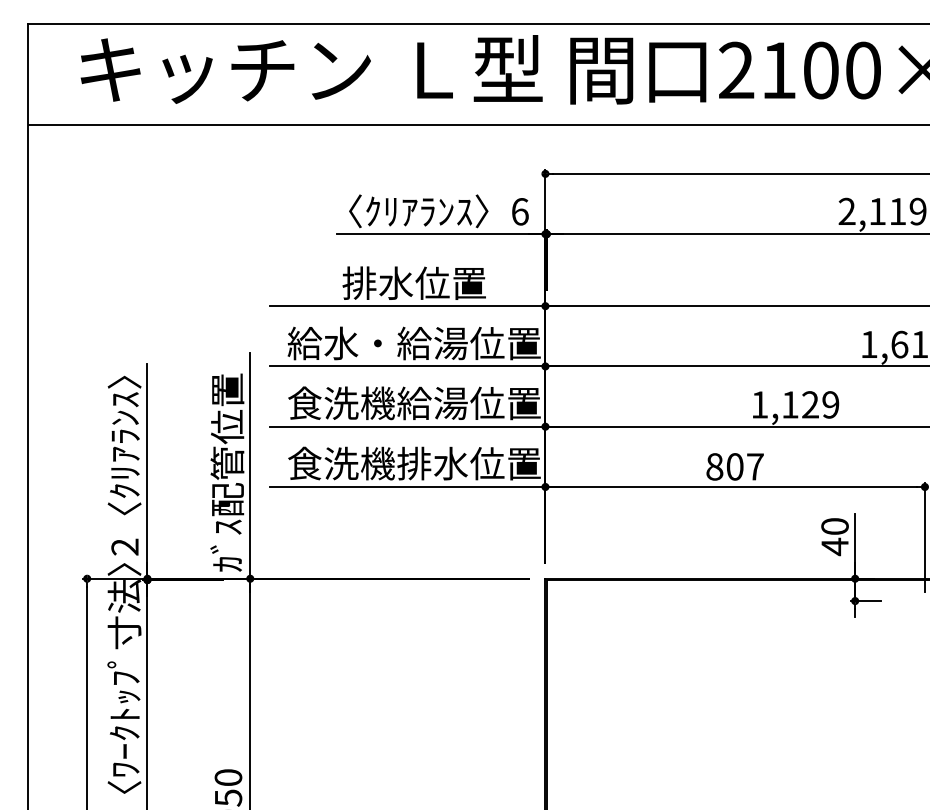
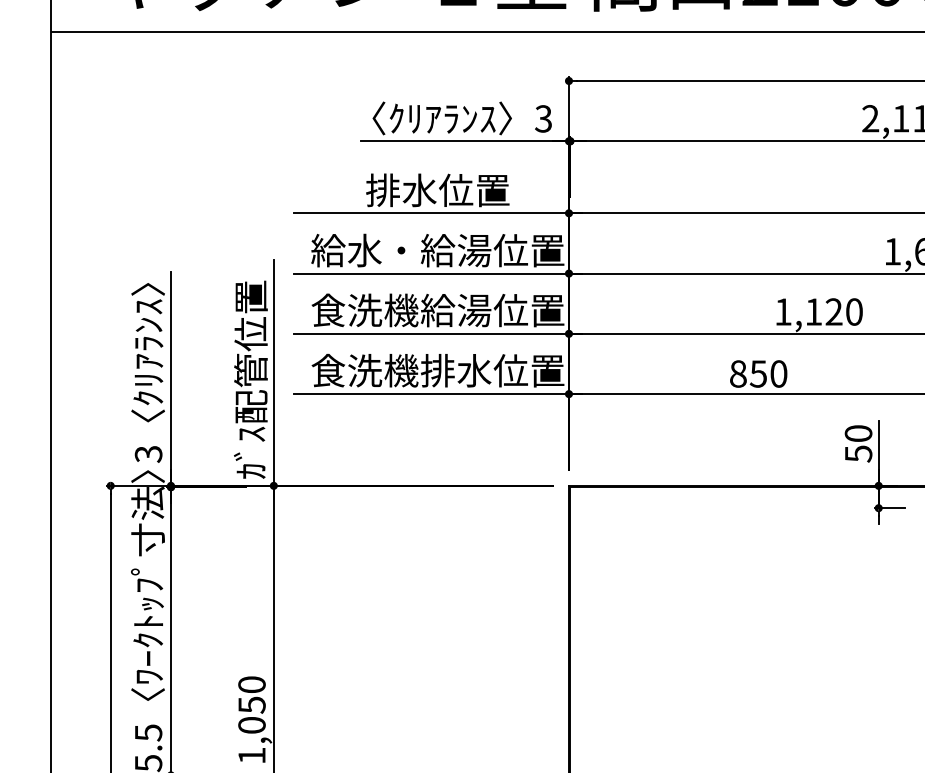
text: (519, 211) -> (543, 118), 6 -> 3
text: (830, 404) -> (854, 311), 1,129 -> 1,120
text: (744, 466) -> (768, 373), 807 -> 850
text: (124, 546) -> (148, 453), 2 -> 3
text: (834, 546) -> (858, 453), 40 -> 50

